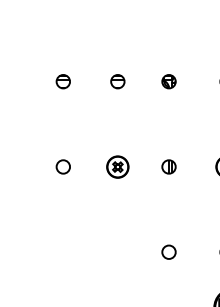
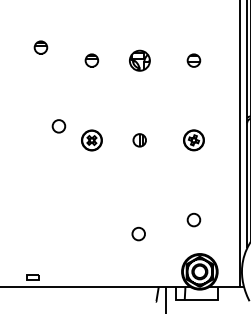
part: (62, 81) -> (40, 47), moved
part: (168, 81) -> (139, 60), size x1.6
circle: (62, 167) -> (58, 126), moved
circle: (168, 251) -> (138, 233), moved

